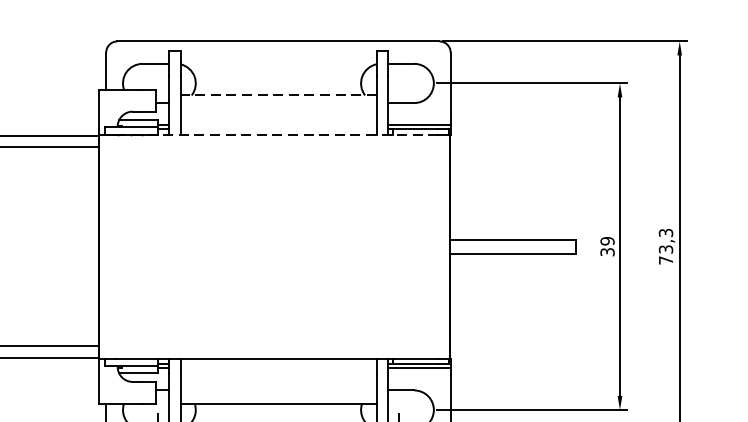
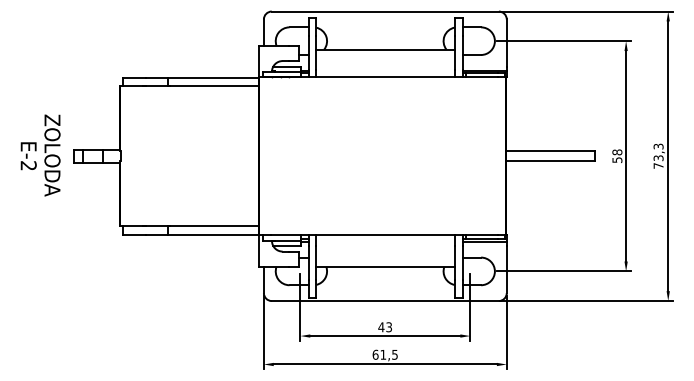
line: (278, 95) -> (385, 49), dashed -> solid
line: (277, 134) -> (384, 77), dashed -> solid
text: (607, 245) -> (617, 155), 39 -> 58

